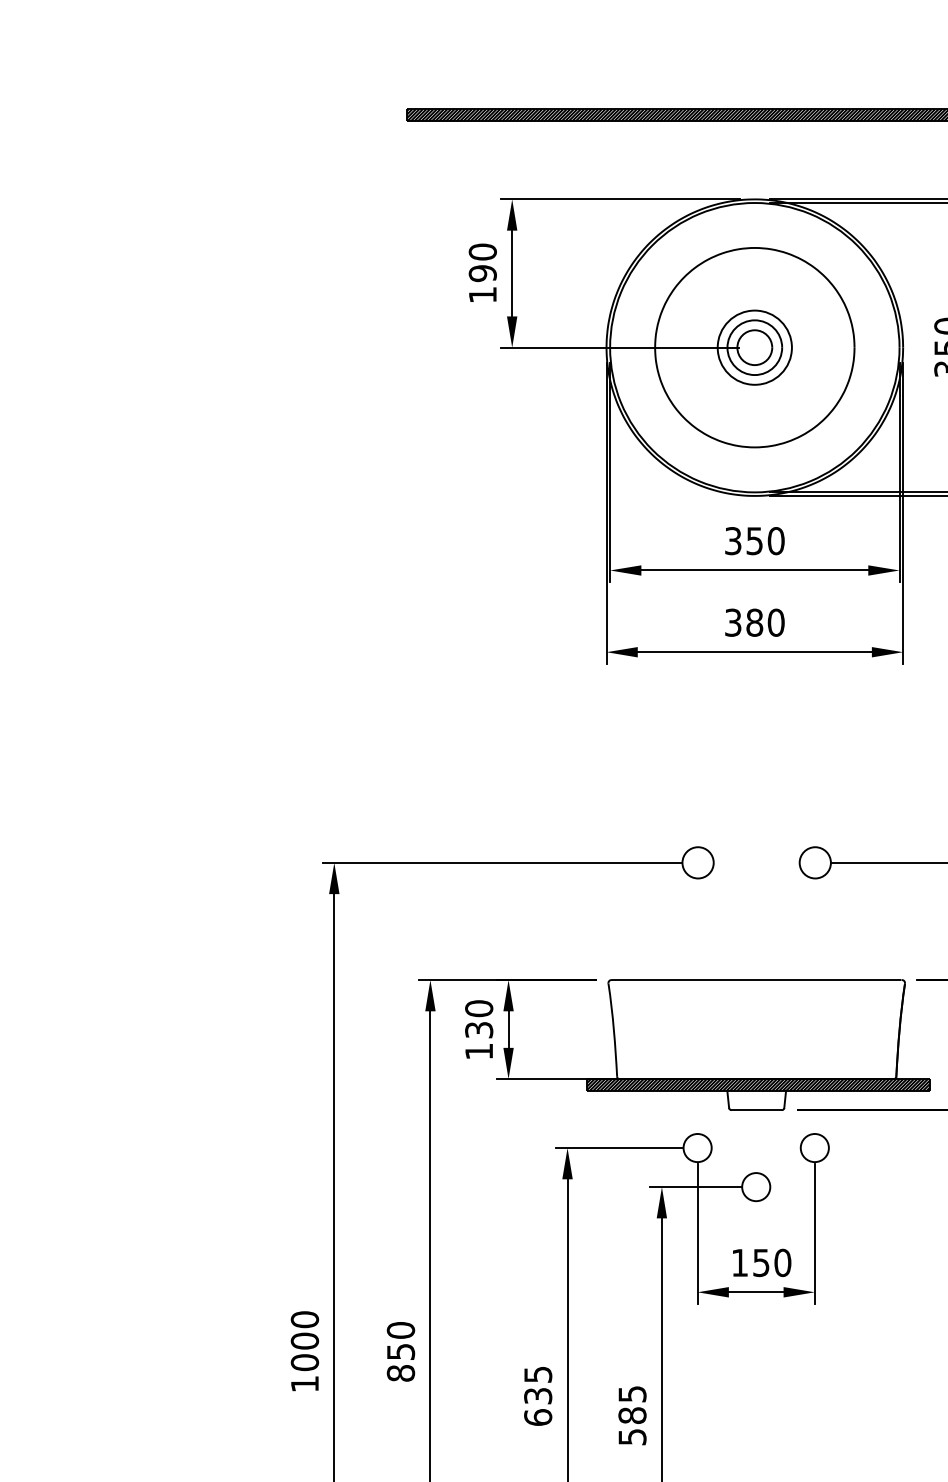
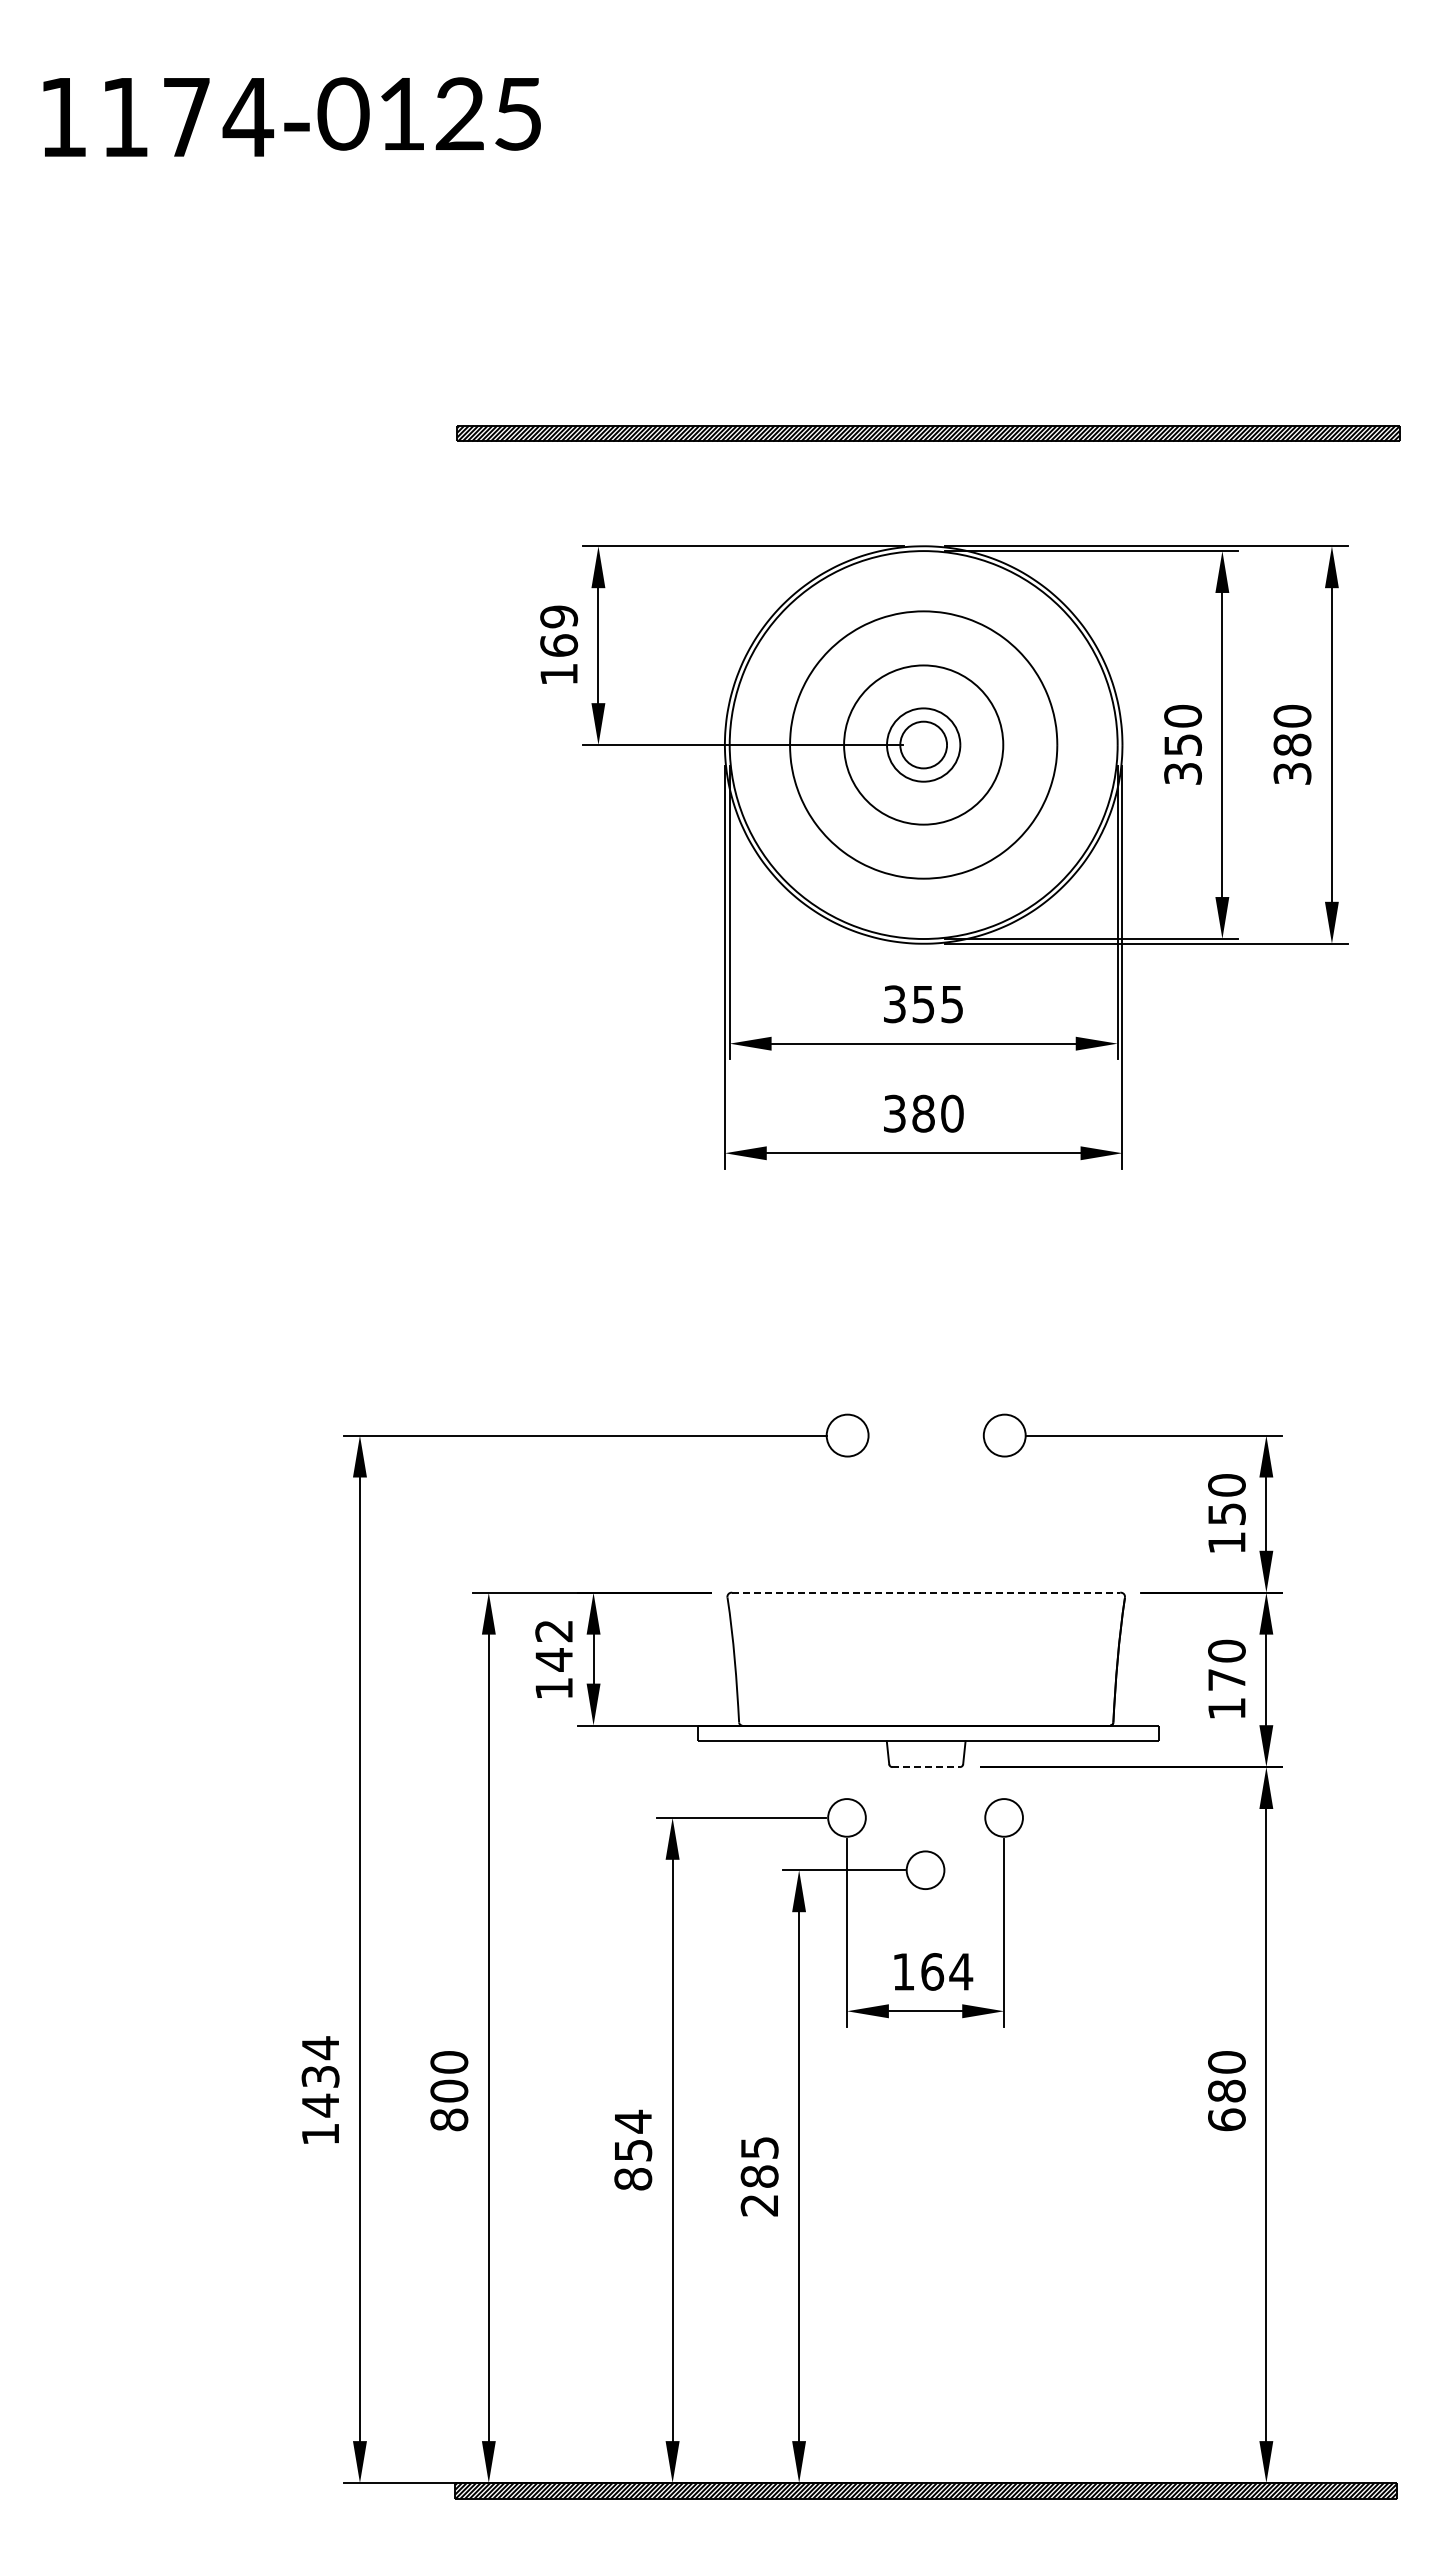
text: (483, 262) -> (559, 631), 190 -> 169
circle: (754, 347) -> (923, 744), size x1.6
text: (776, 541) -> (952, 1004), 350 -> 355
line: (756, 979) -> (926, 1592), solid -> dashed
text: (479, 1019) -> (554, 1645), 130 -> 142
hatch: (758, 1085) -> (928, 1733), removed
line: (756, 1110) -> (926, 1767), solid -> dashed
text: (772, 1262) -> (947, 1971), 150 -> 164
text: (304, 1340) -> (320, 2076), 1000 -> 1434
text: (401, 1351) -> (449, 2090), 850 -> 800
text: (538, 1395) -> (633, 2149), 635 -> 854
text: (632, 1437) -> (759, 2205), 585 -> 285

